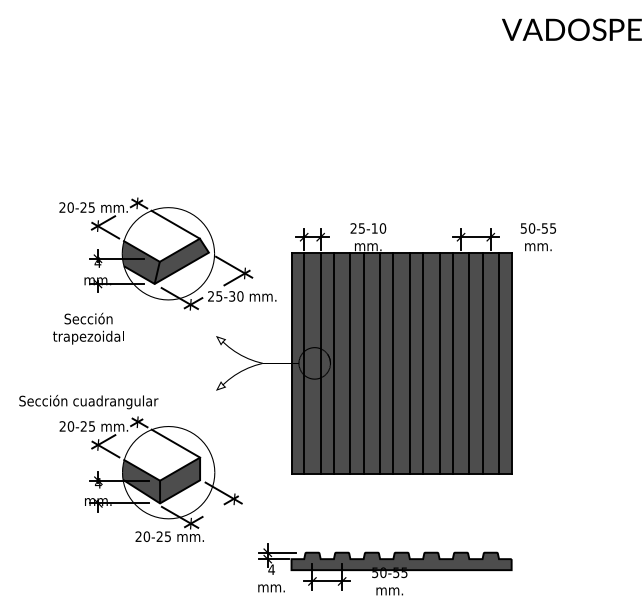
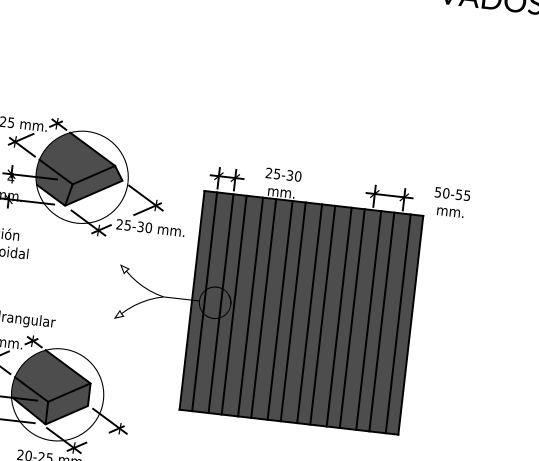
text: (374, 228) -> (289, 175), 25-10 -> 25-30
fill: (161, 235) -> (77, 158), added
fill: (162, 454) -> (53, 376), added

